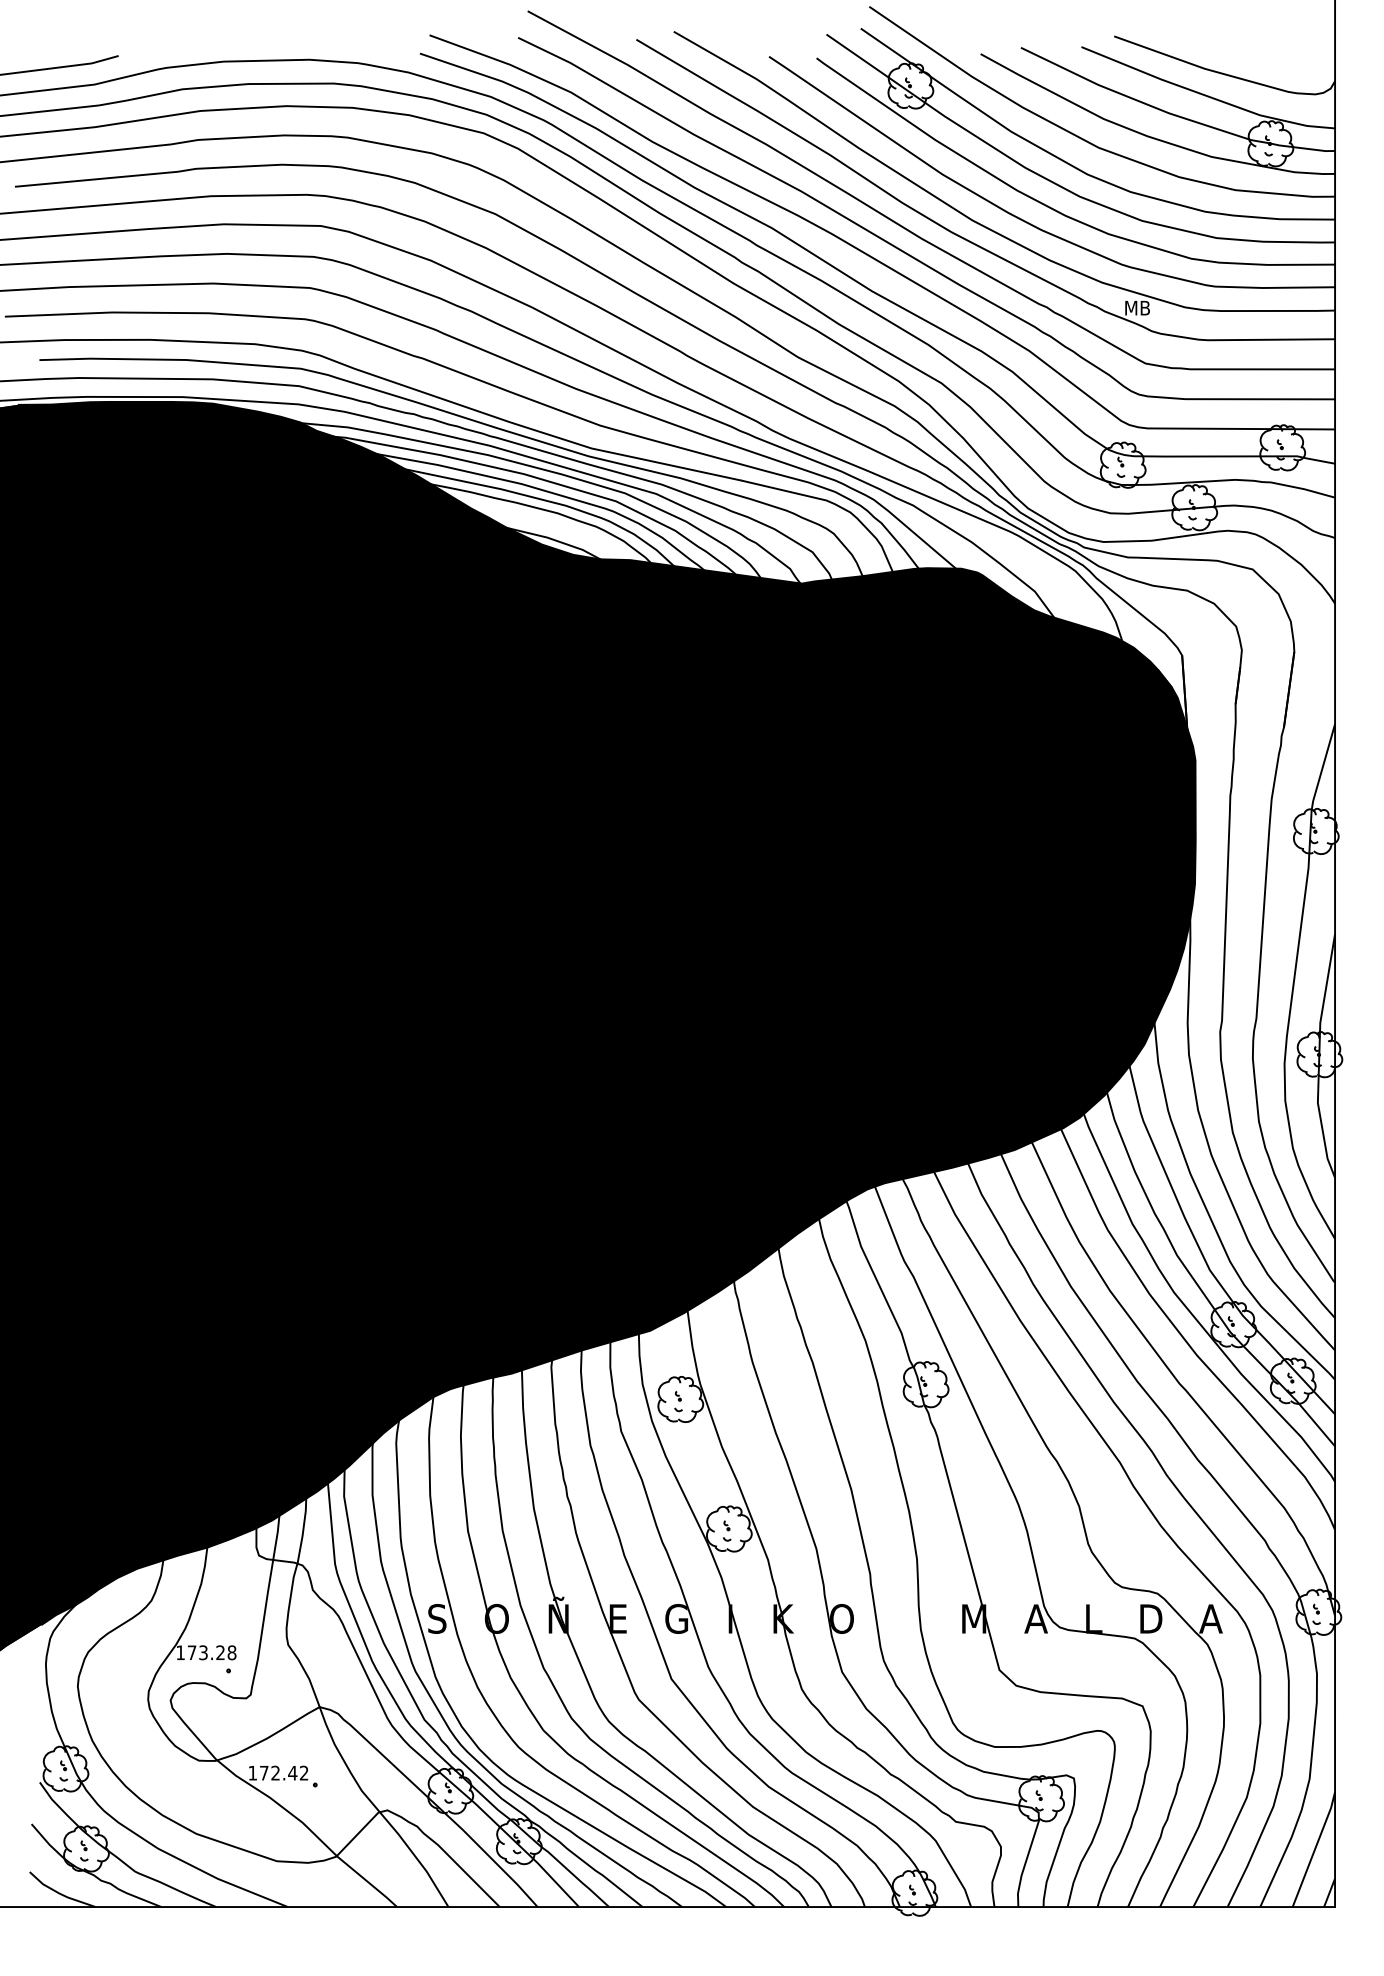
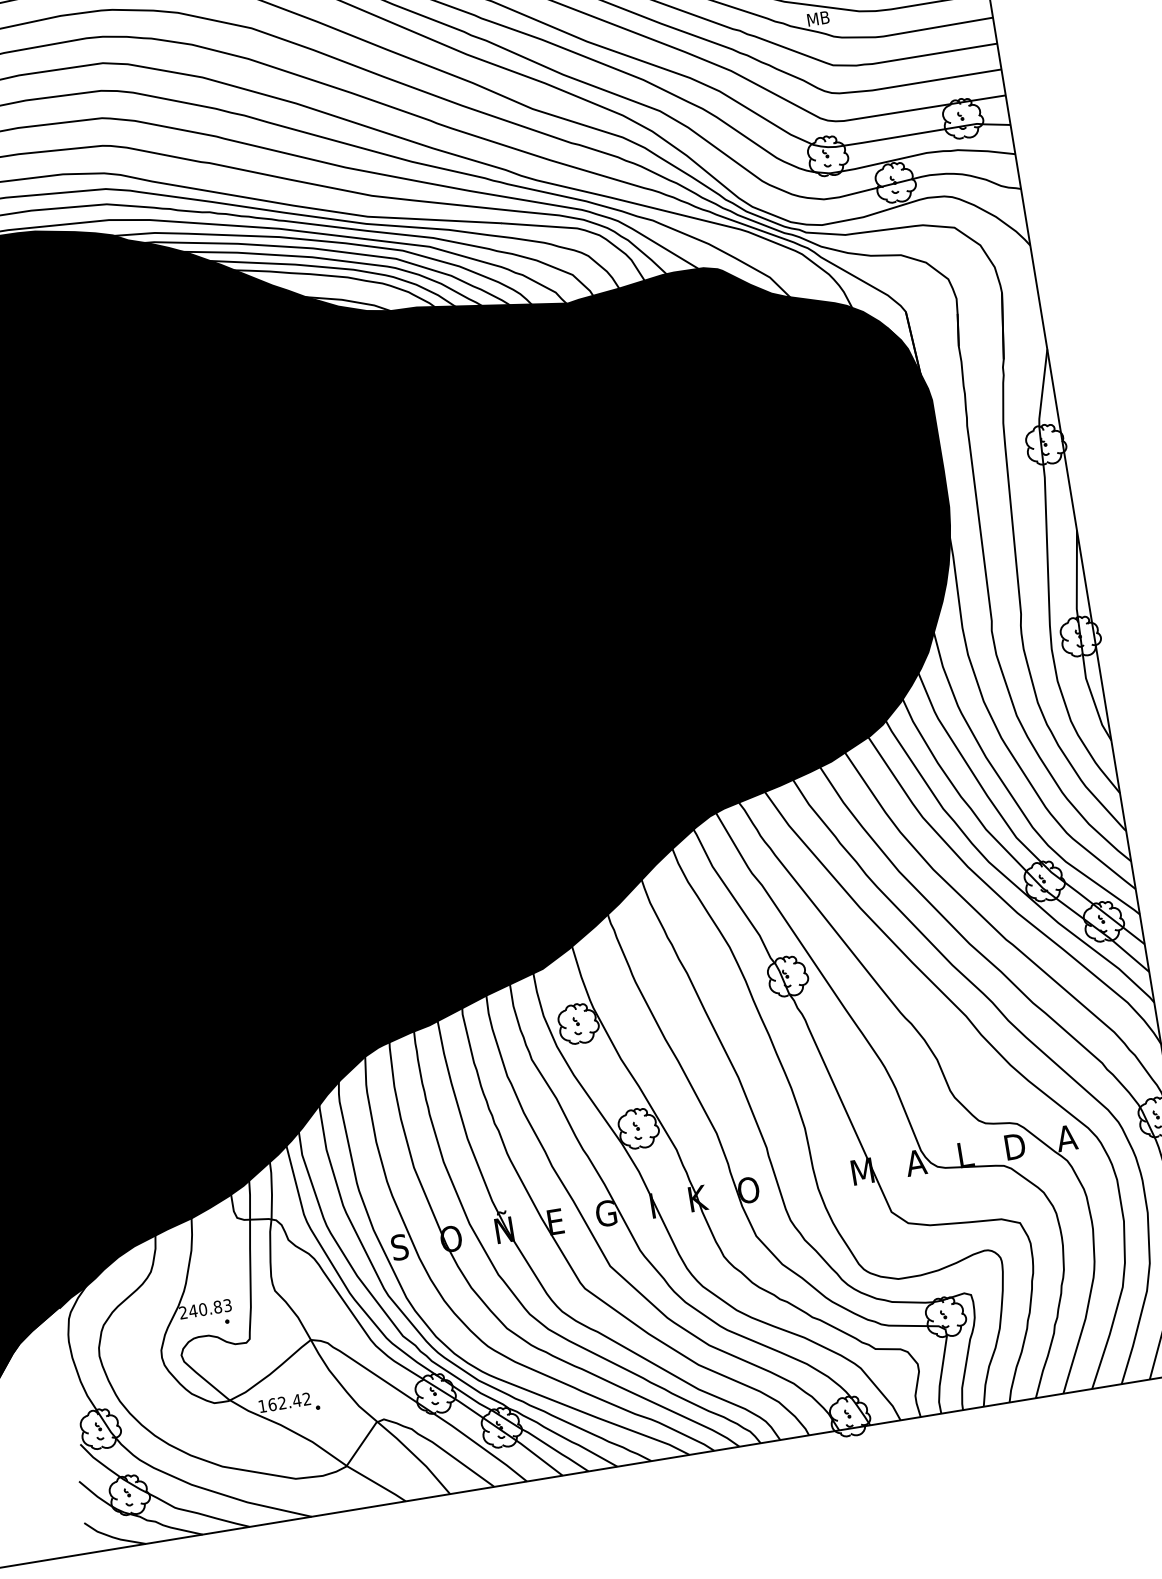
text: (206, 1652) -> (205, 1308), 173.28 -> 240.83
text: (263, 1772) -> (271, 1404), 172.42 -> 162.42

